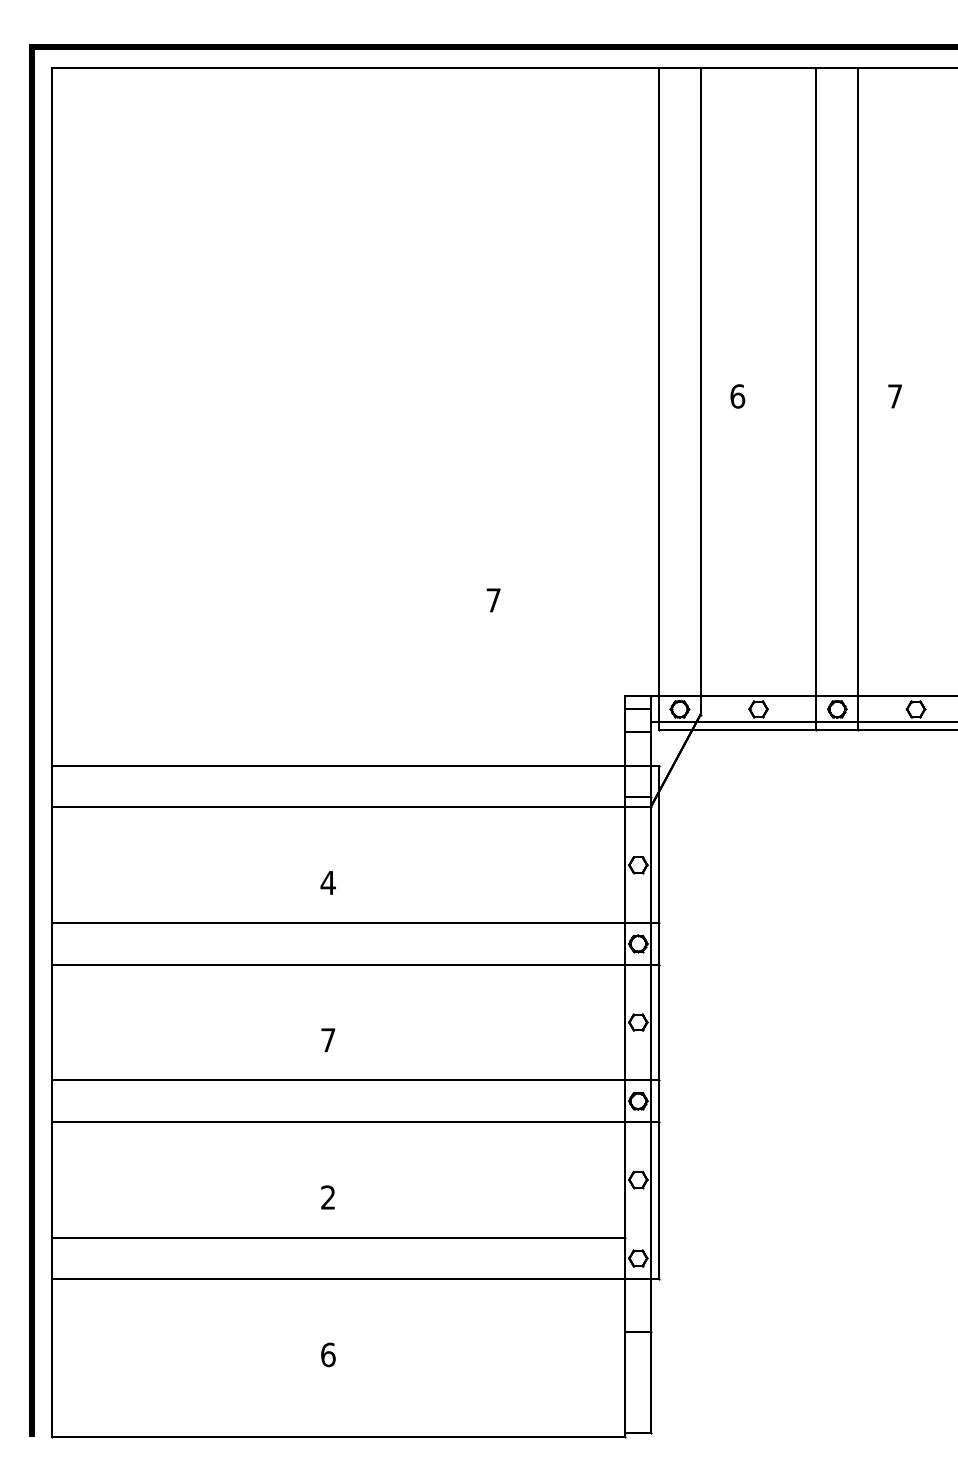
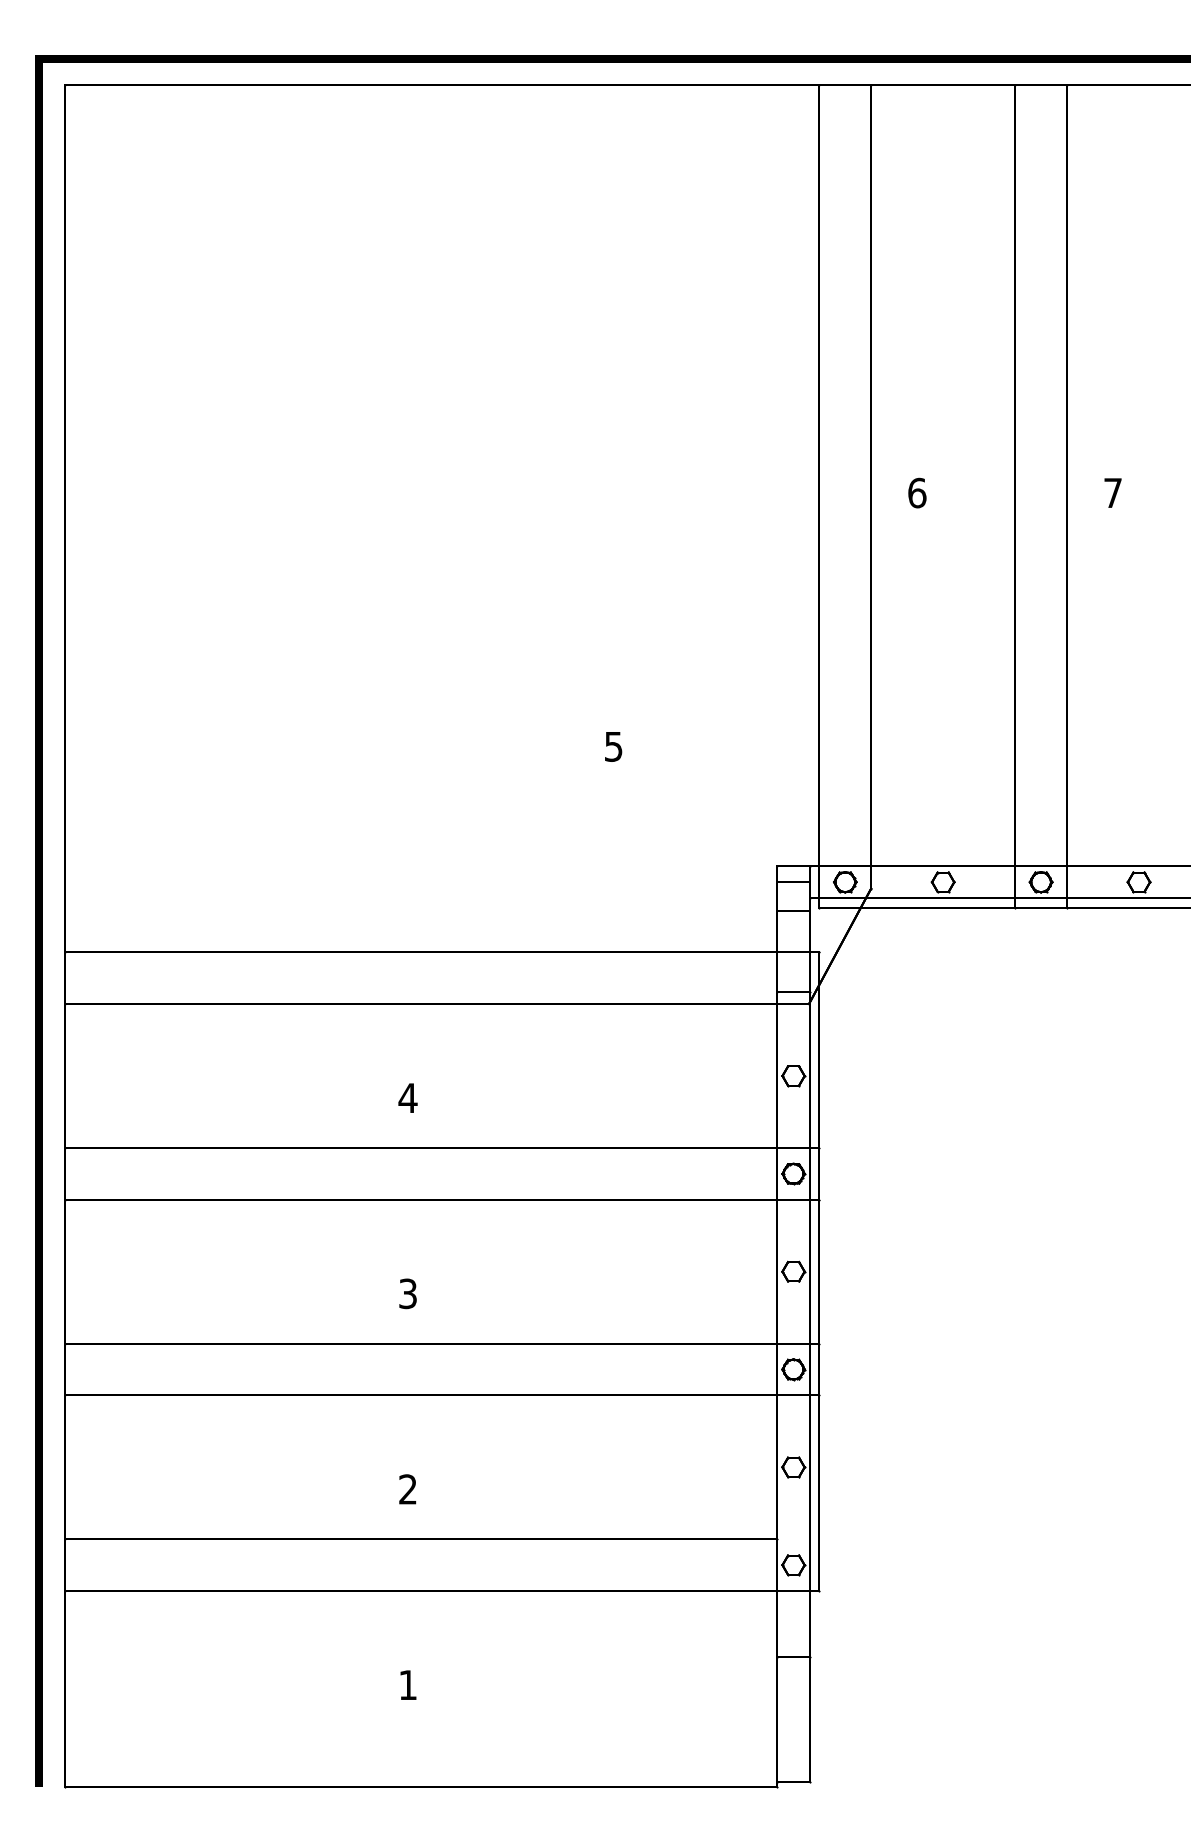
text: (493, 600) -> (613, 746), 7 -> 5
text: (328, 1040) -> (408, 1294), 7 -> 3
text: (328, 1354) -> (408, 1684), 6 -> 1

